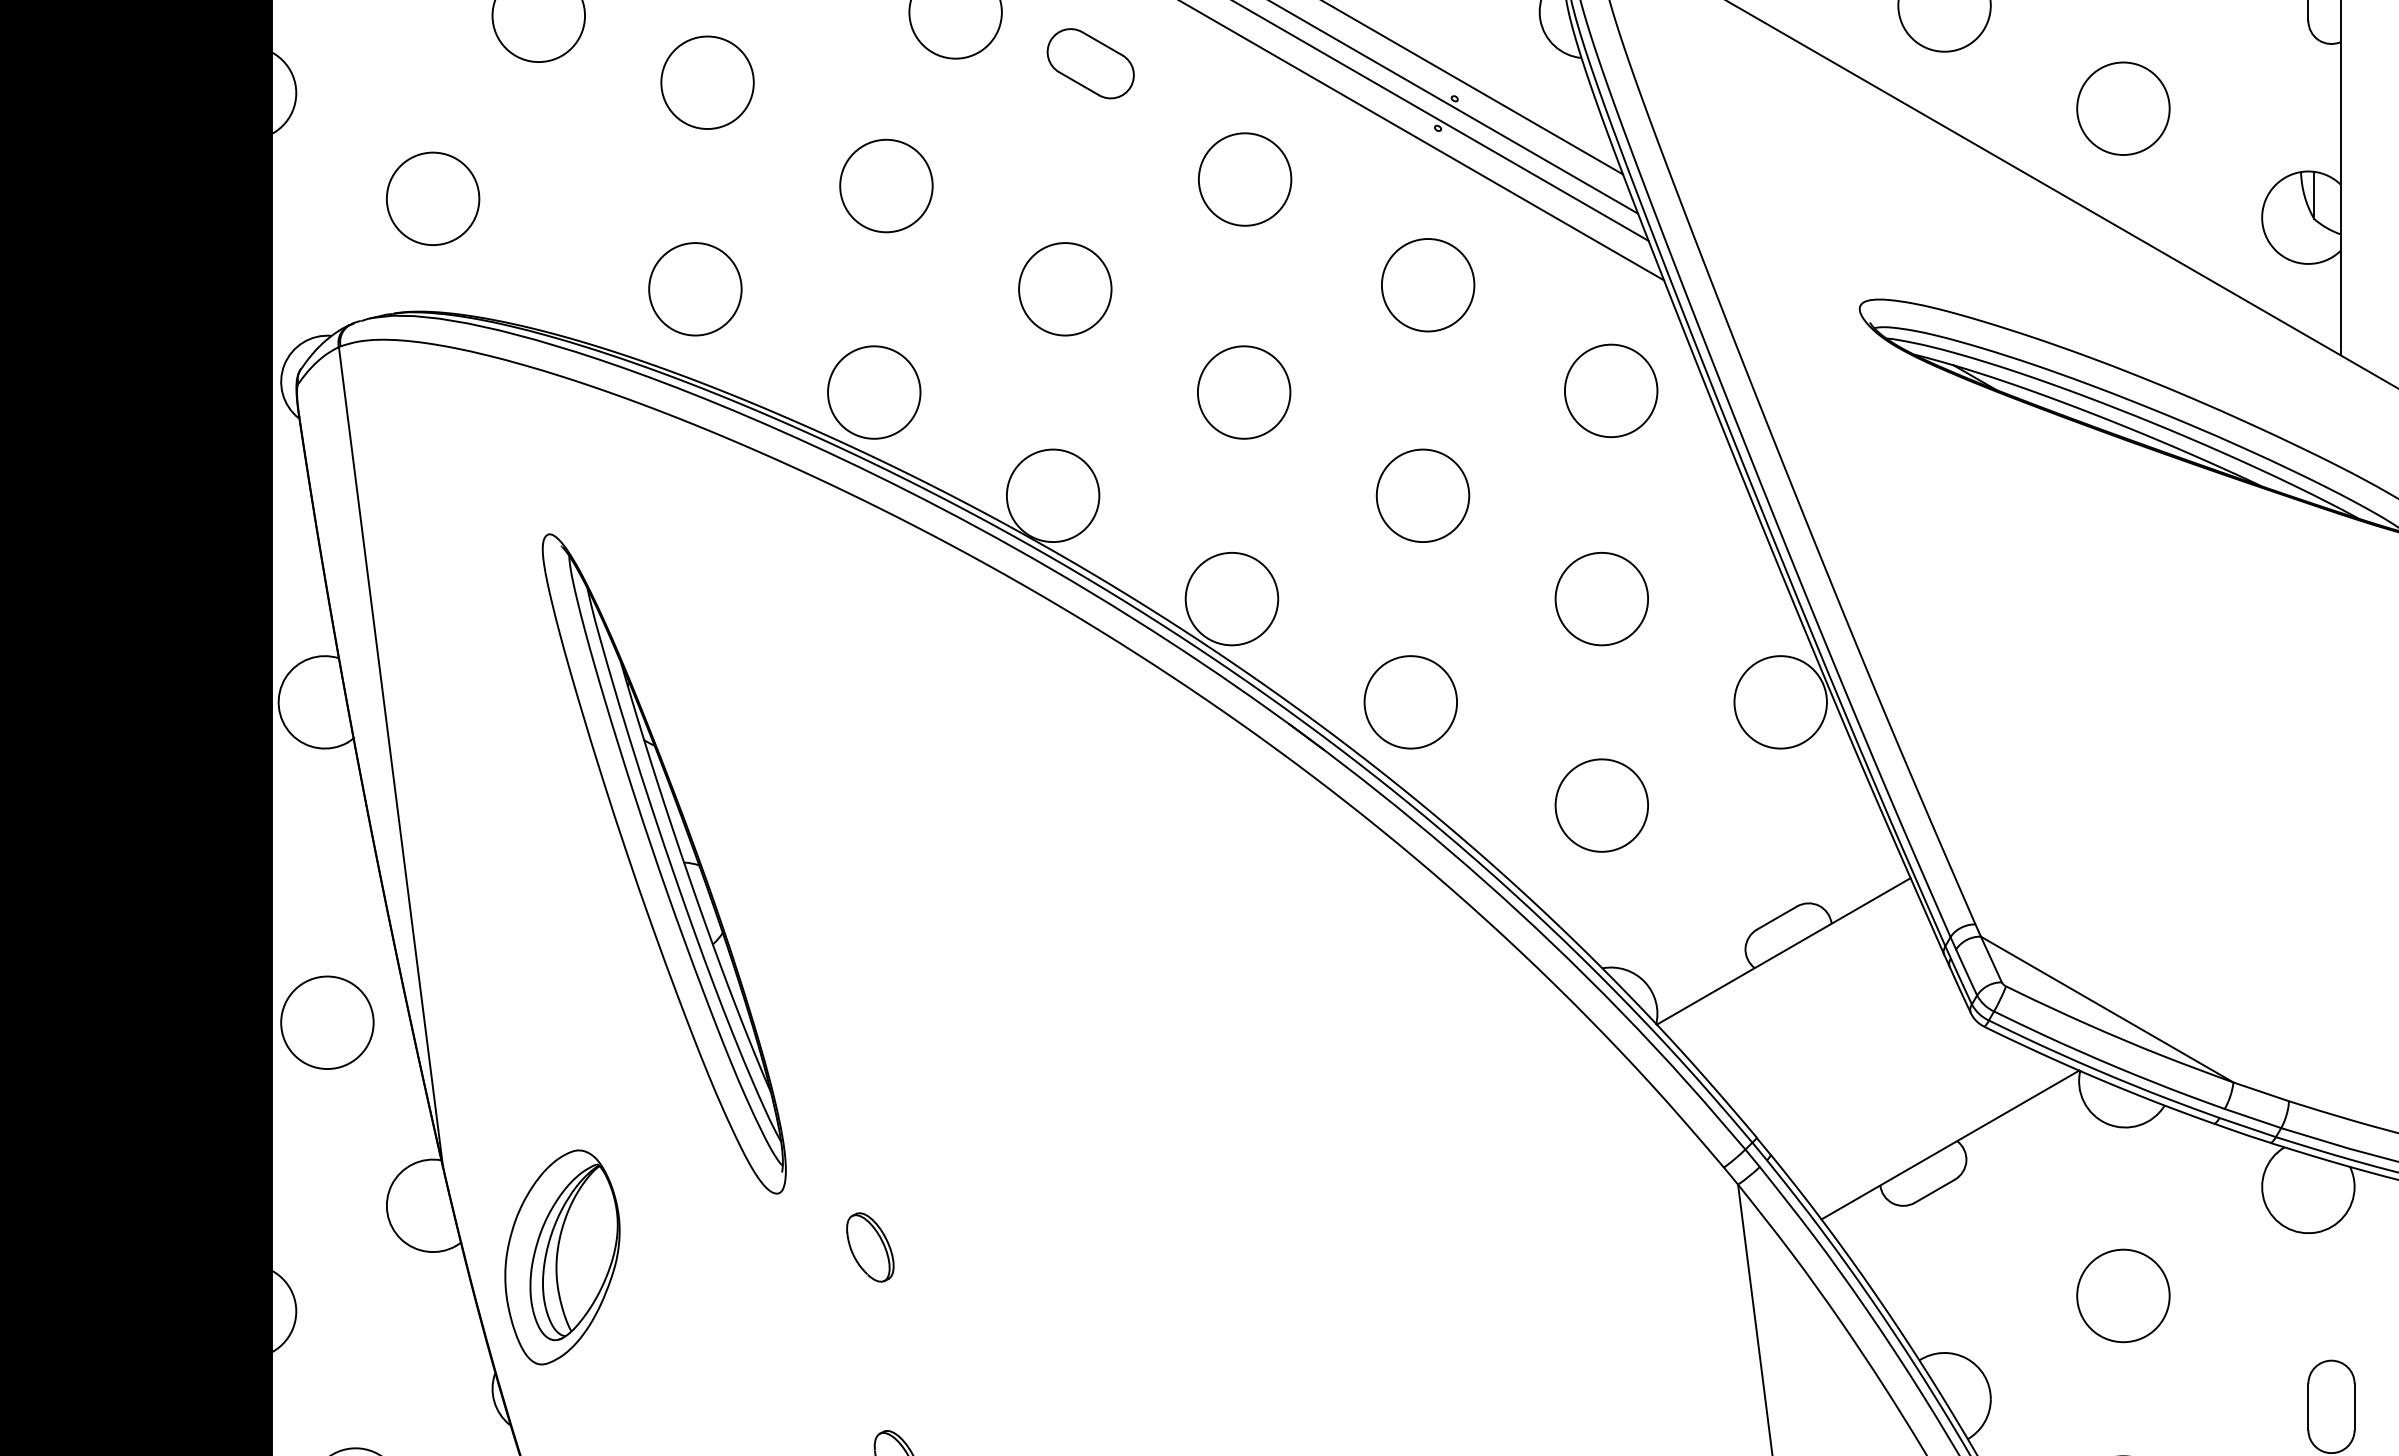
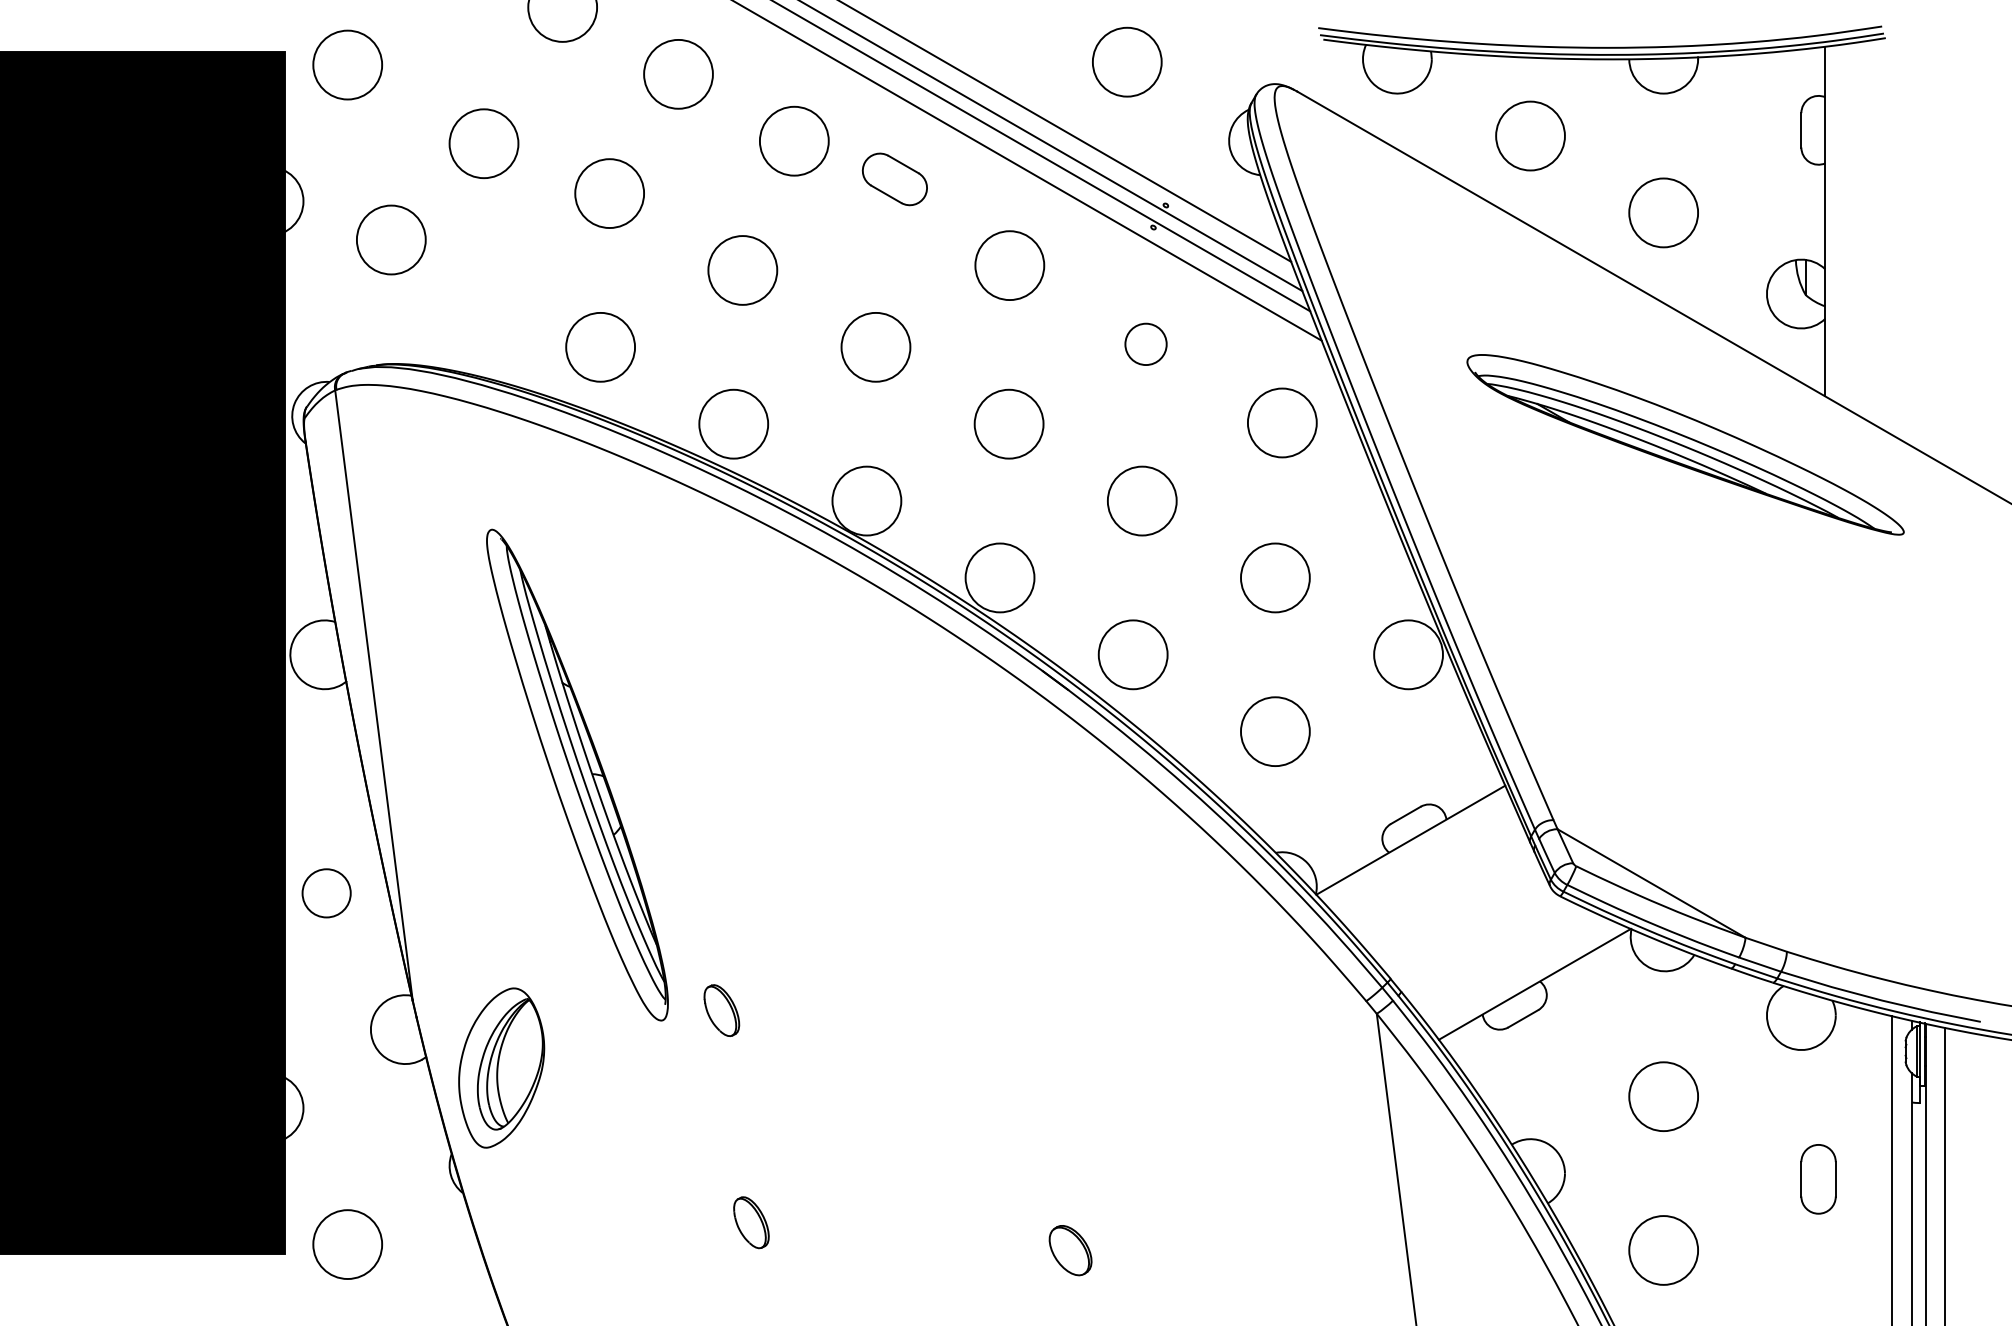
circle: (433, 198) -> (391, 239), moved
circle: (1427, 285) -> (1145, 344), size x0.6
circle: (327, 1021) -> (326, 892), size x0.7
part: (869, 1247) -> (721, 1010), moved

